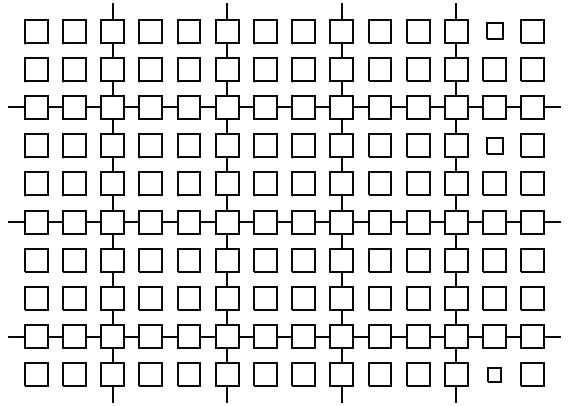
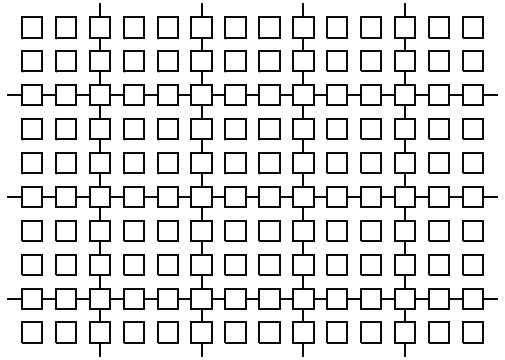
part: (494, 31) -> (438, 27), size x1.43
part: (494, 145) -> (438, 128), size x1.43
part: (494, 374) -> (438, 332), size x1.67

